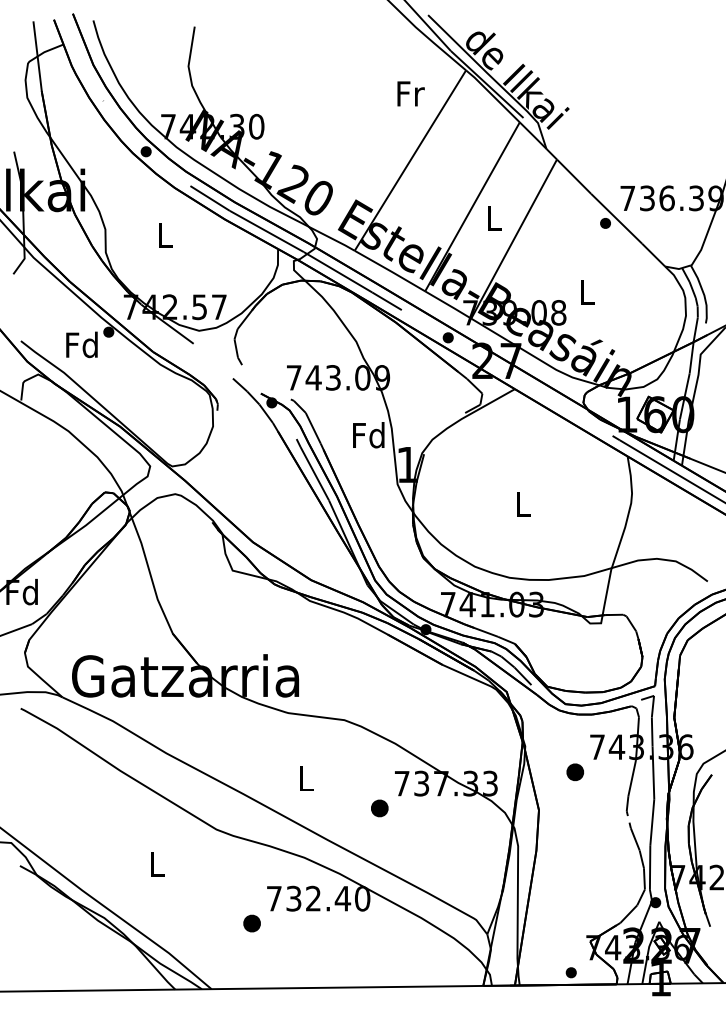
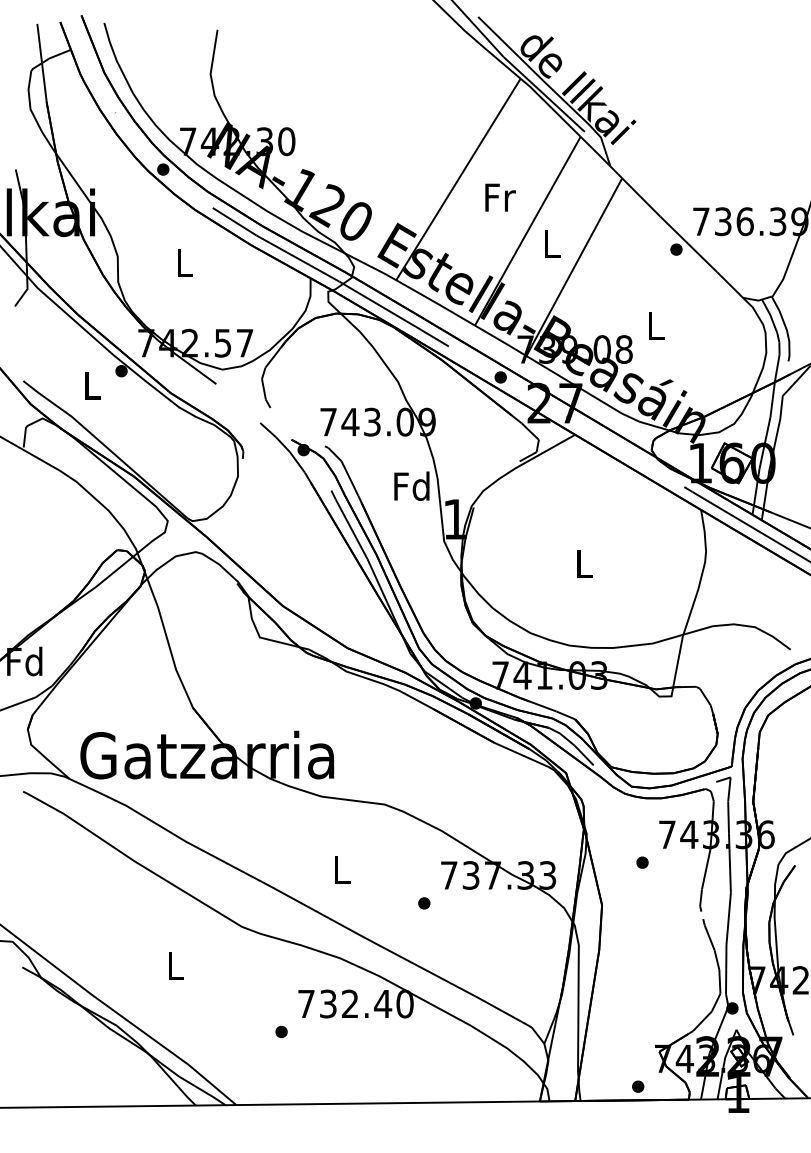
text: (410, 93) -> (499, 197), moved
text: (81, 344) -> (91, 384), Fd -> L
part: (574, 771) -> (641, 861), size x0.62
part: (379, 808) -> (423, 903), size x0.62
part: (251, 923) -> (280, 1031), size x0.62

